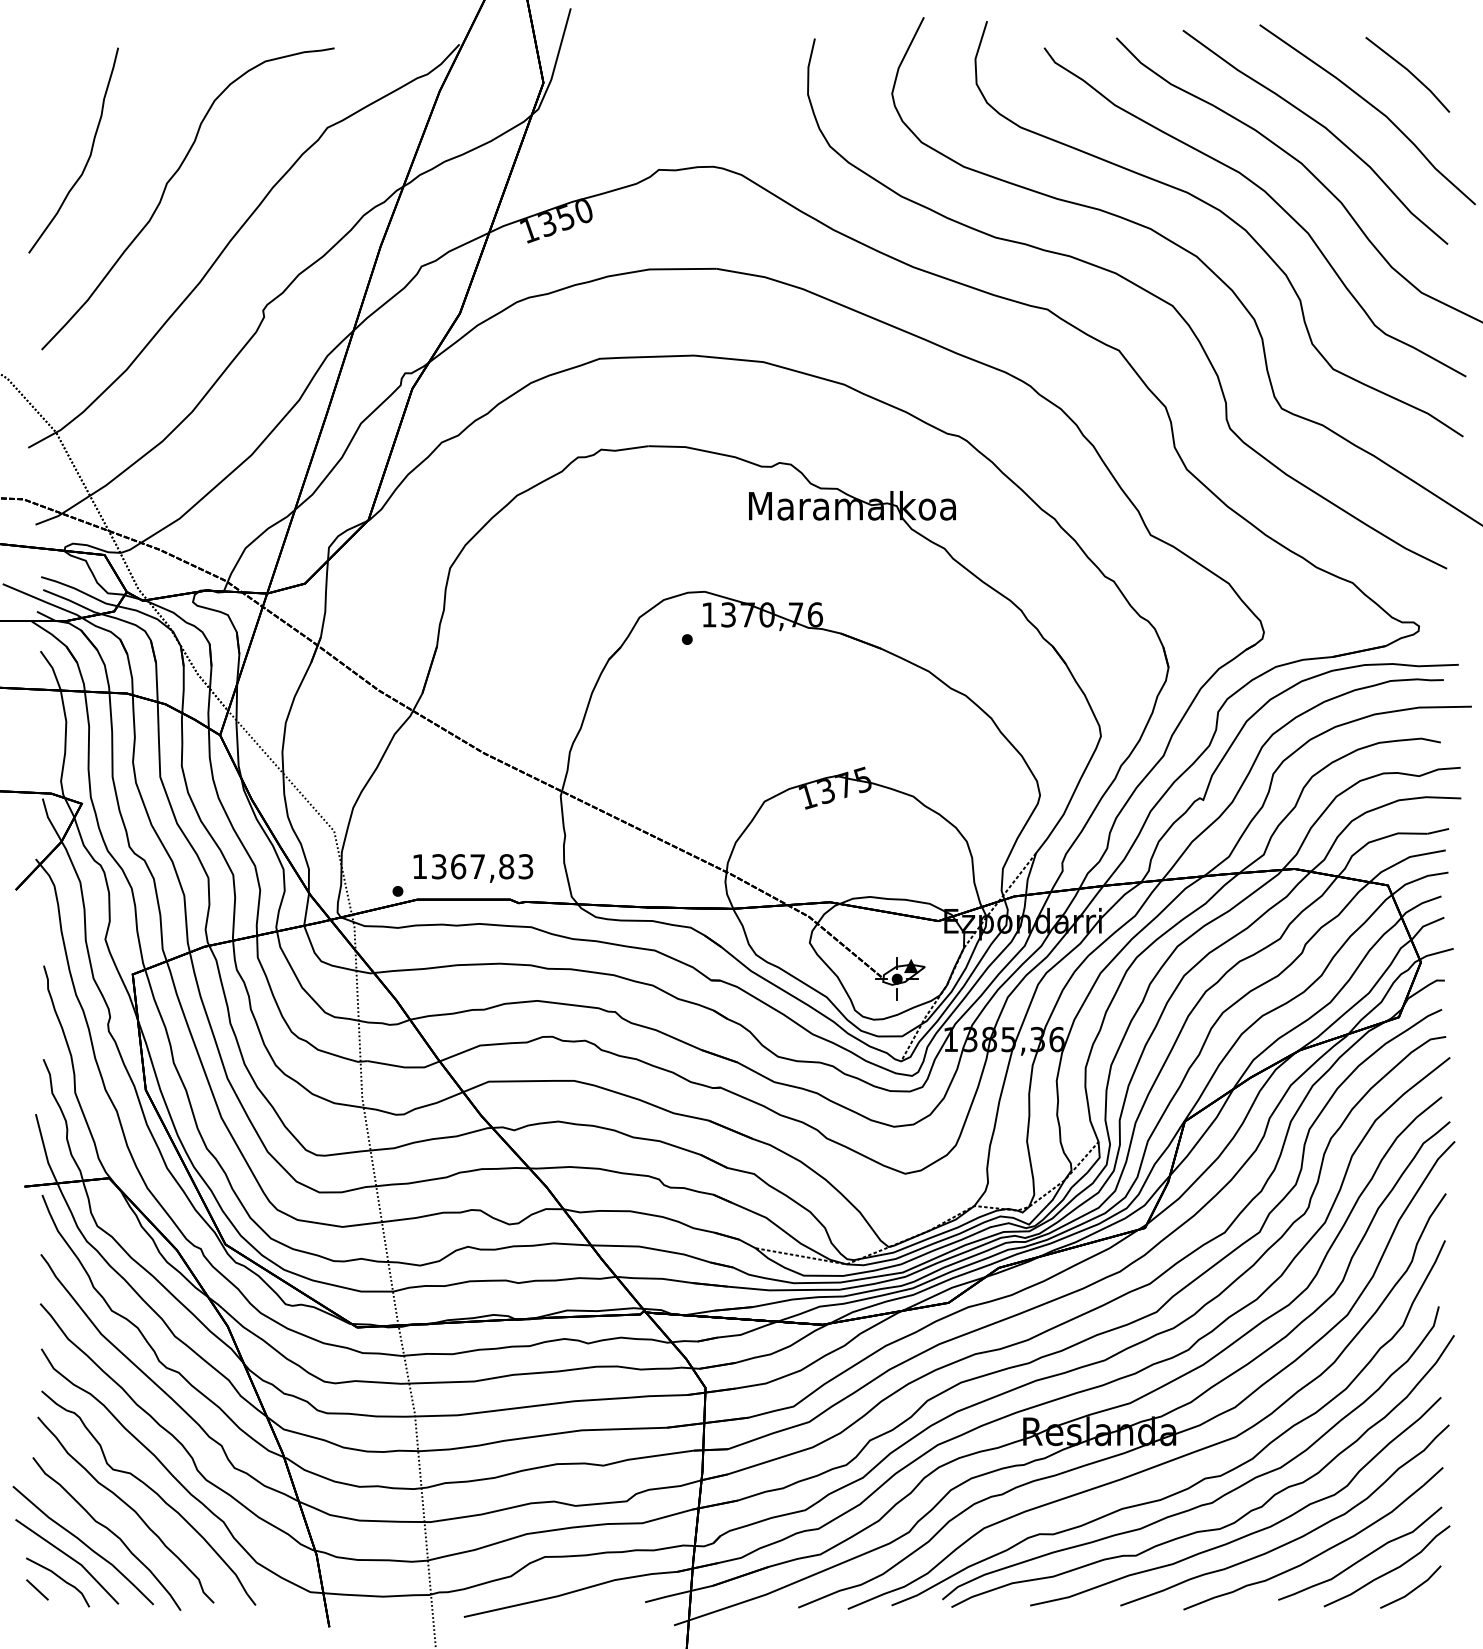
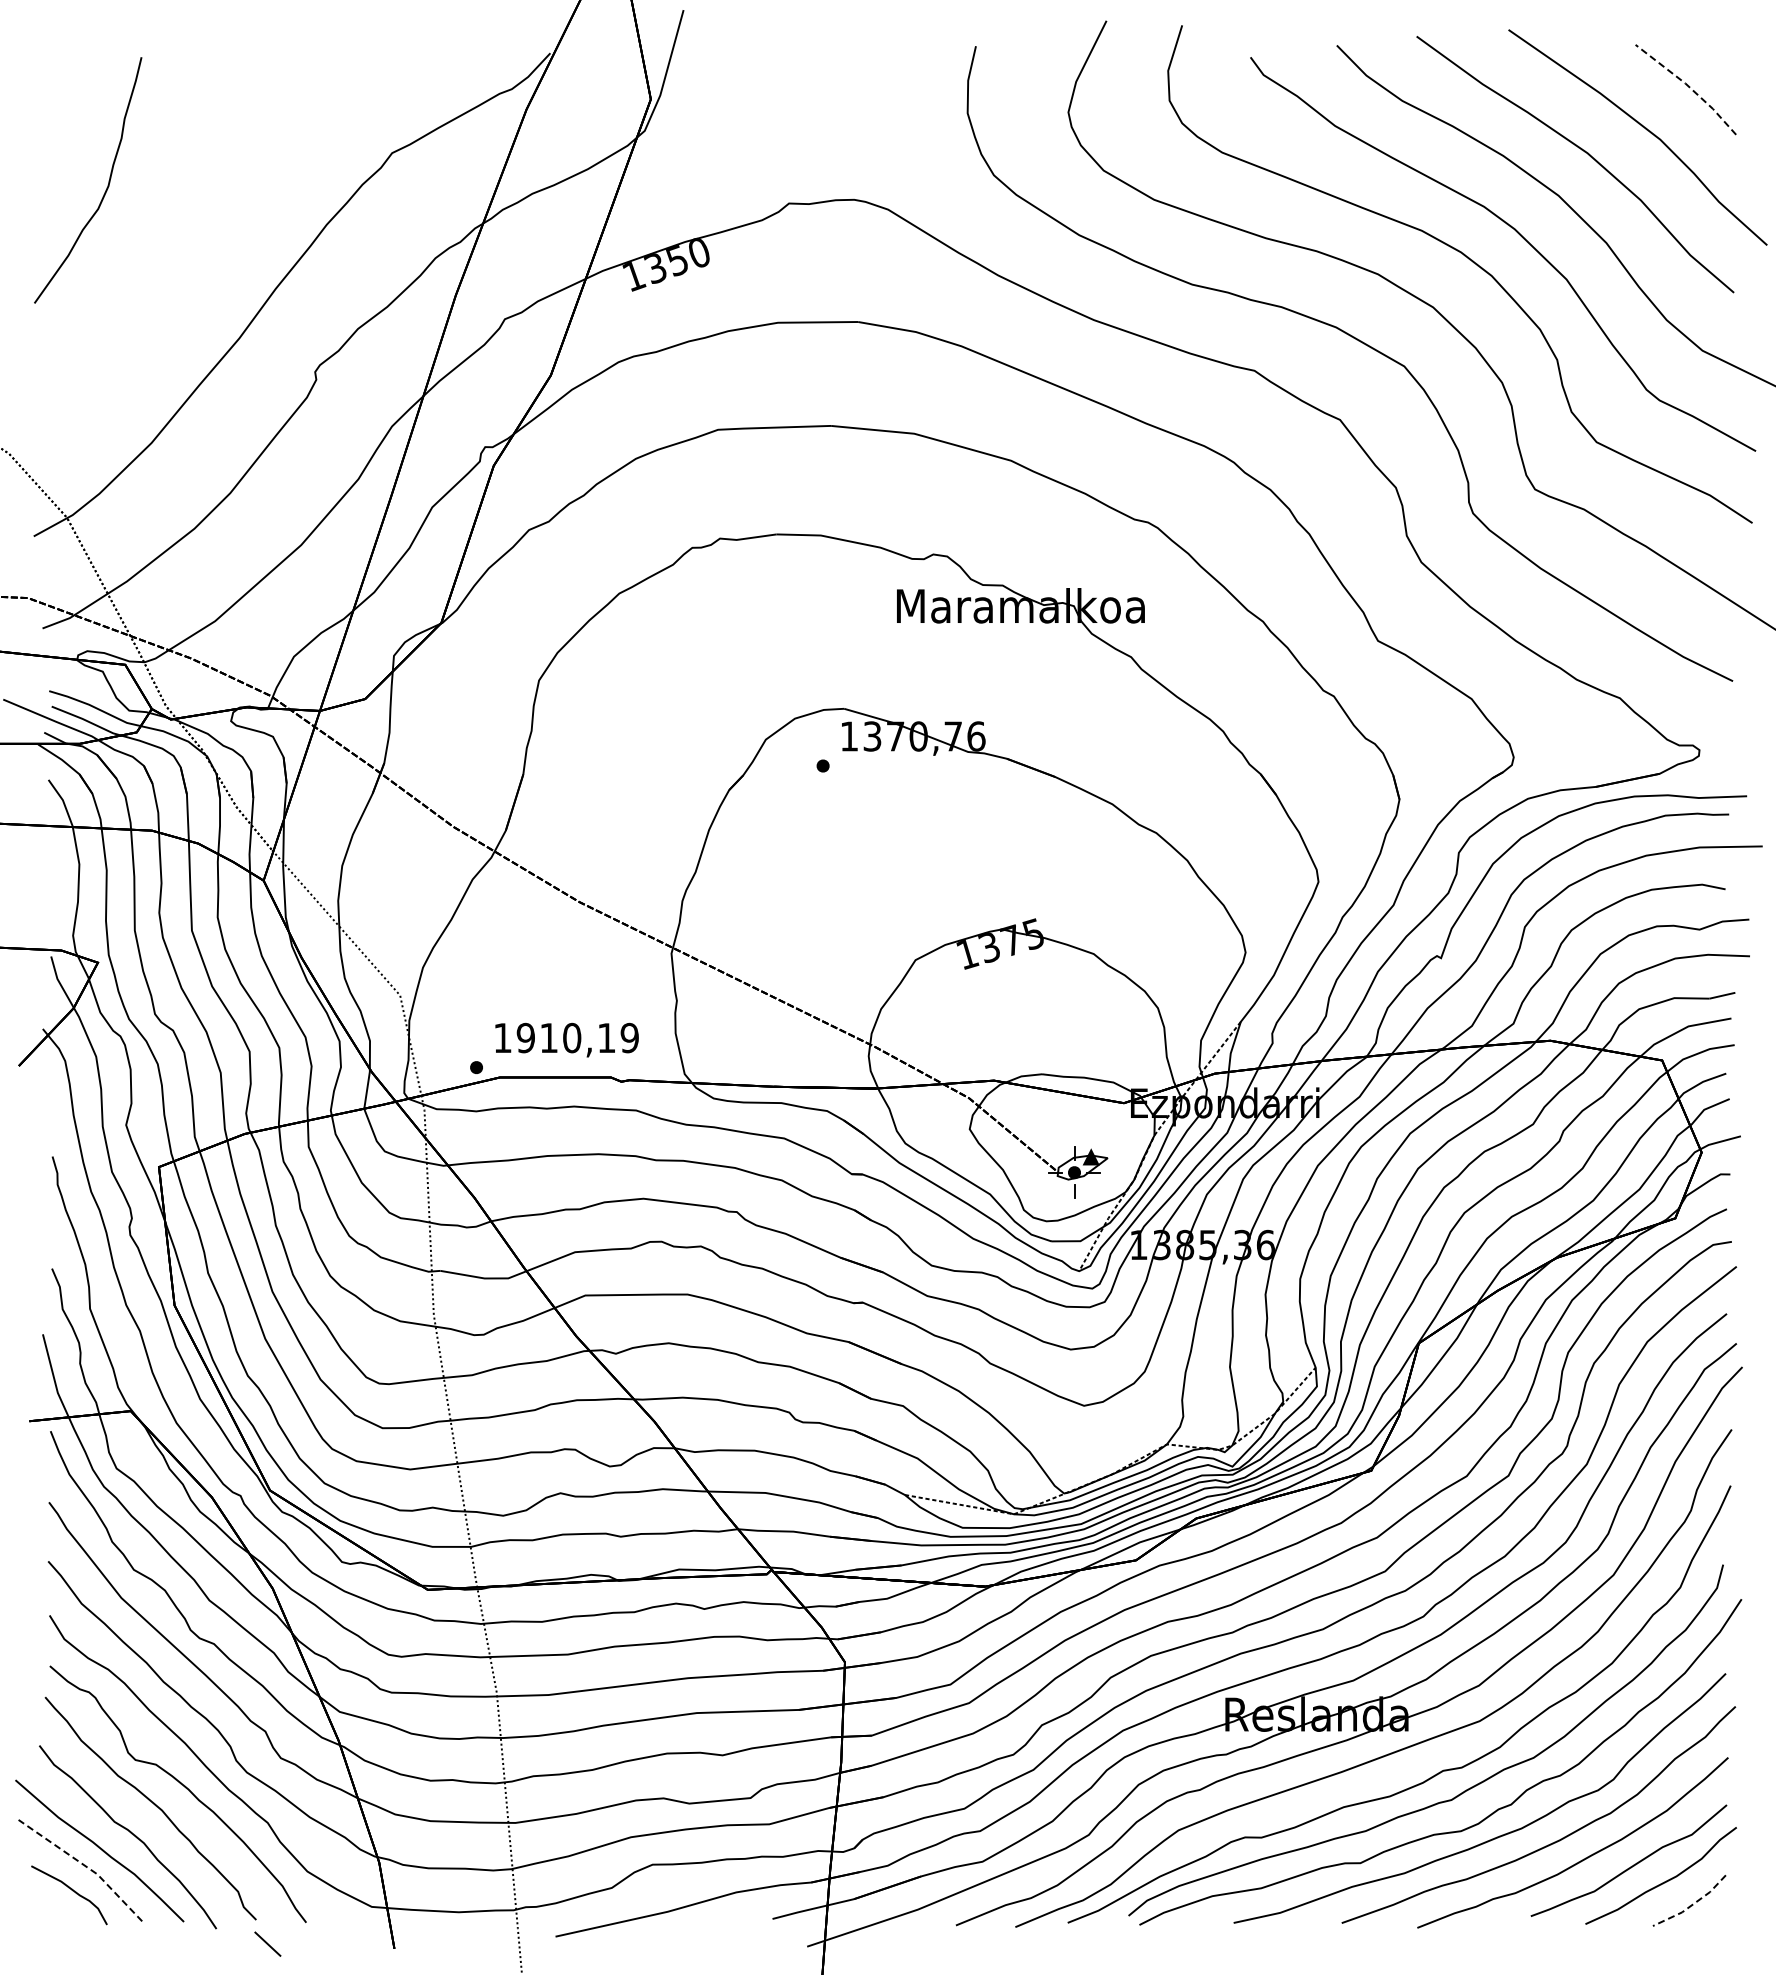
line: (1409, 72) -> (1688, 86), solid -> dashed
curve: (165, 189) -> (198, 227), removed
text: (482, 866) -> (577, 1037), 1367,83 -> 1910,19
line: (71, 1557) -> (85, 1865), solid -> dashed
line: (37, 1589) -> (267, 1943), moved
line: (1413, 1590) -> (1692, 1904), solid -> dashed

